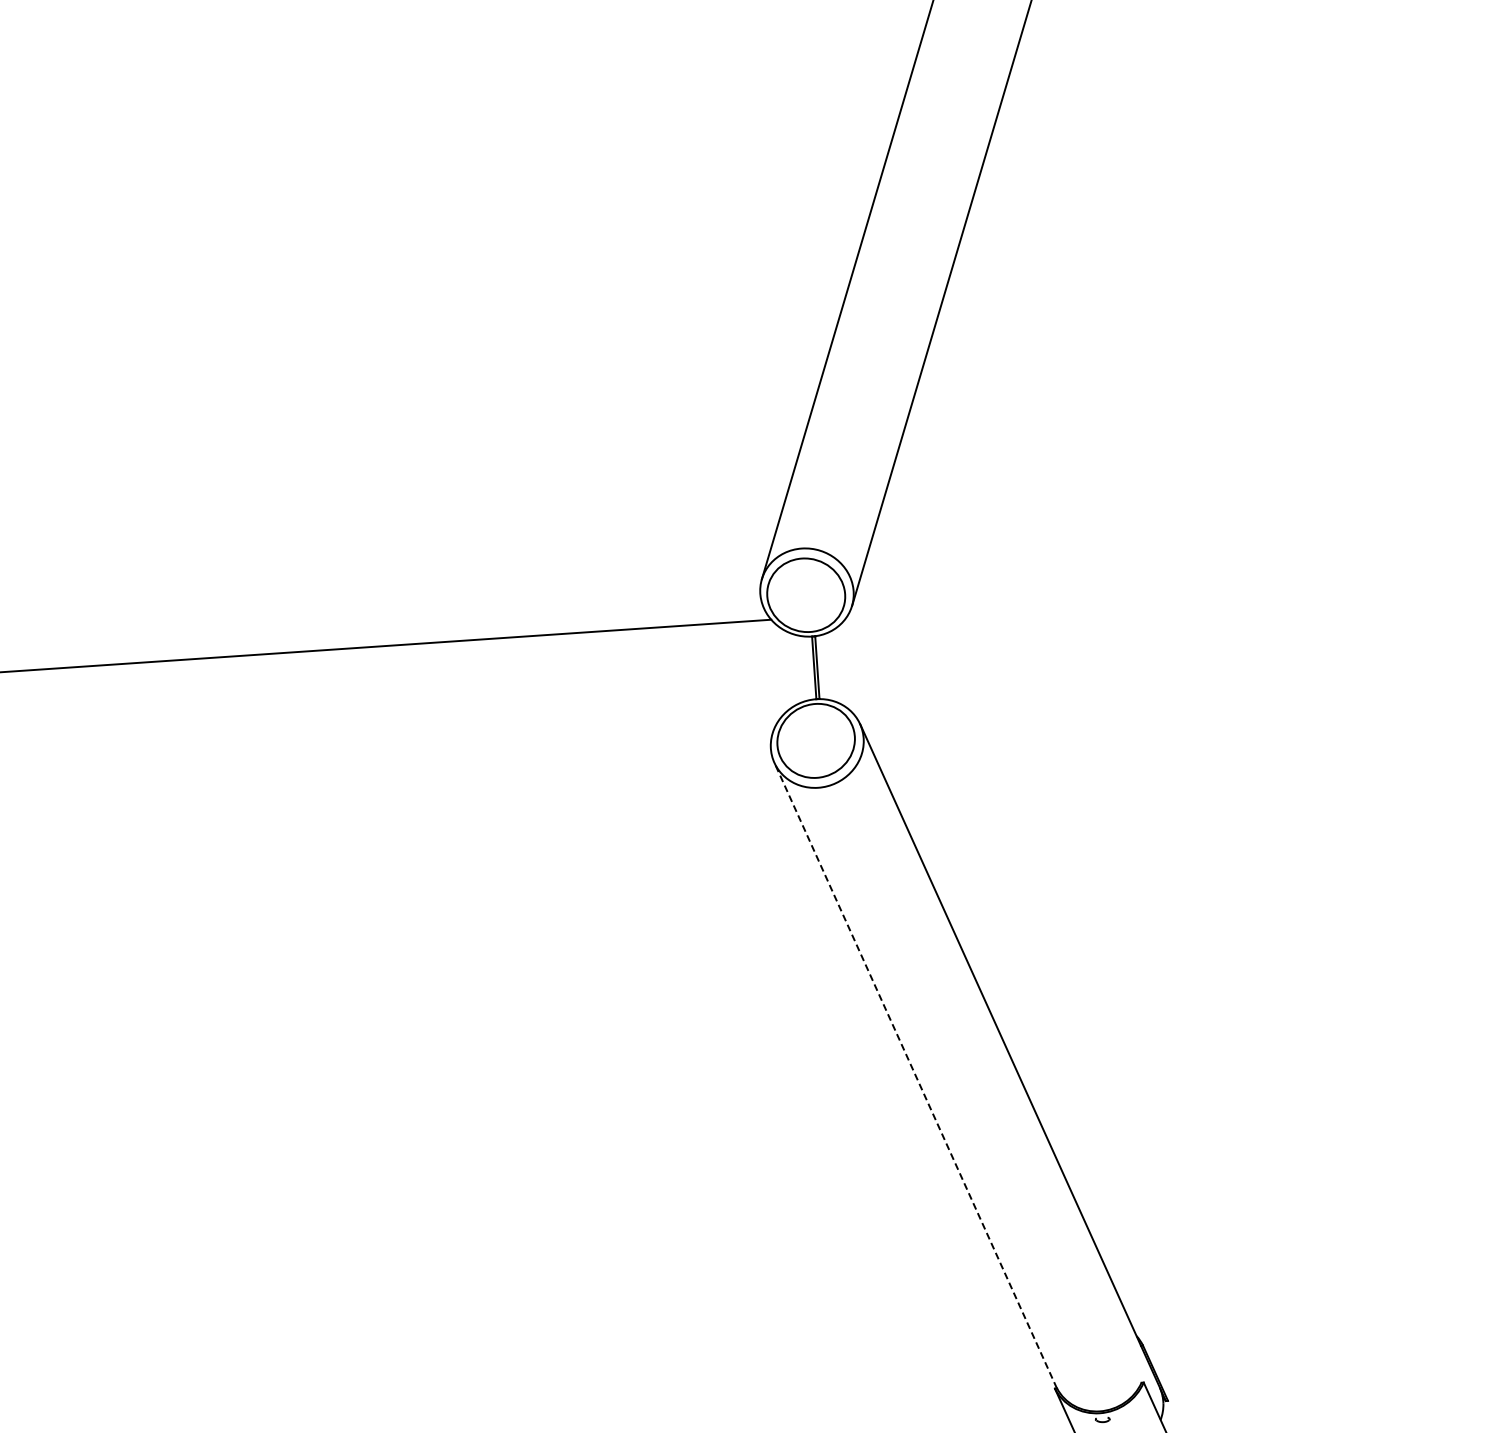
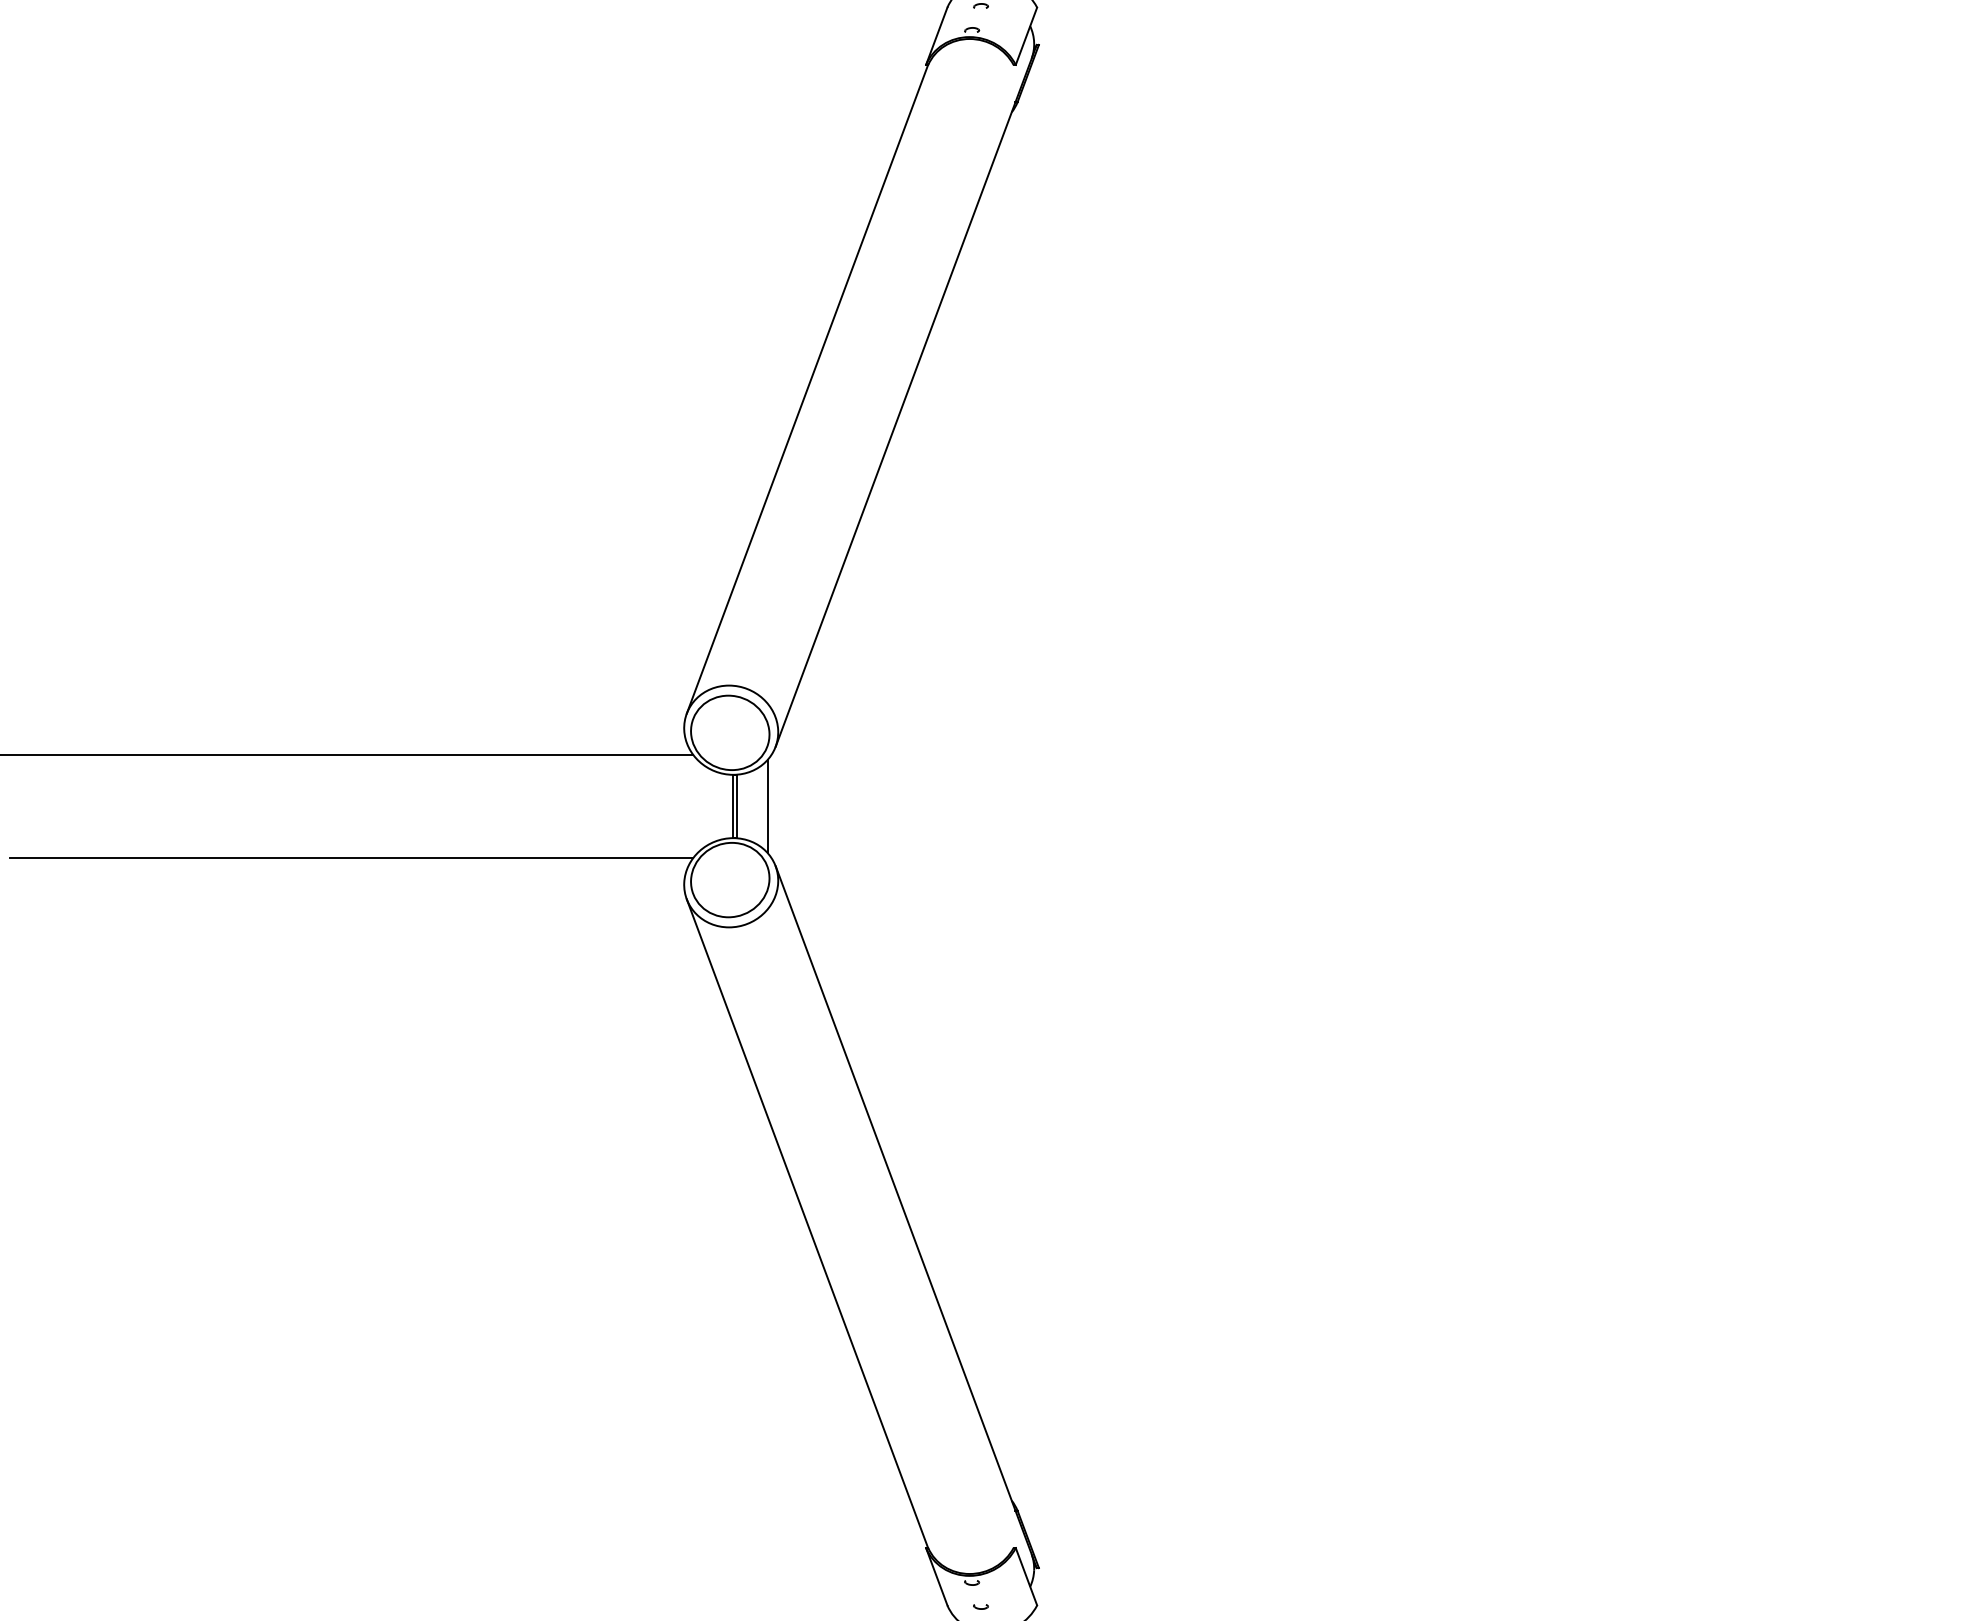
line: (849, 665) -> (768, 806), added
line: (439, 744) -> (351, 857), added
line: (915, 1075) -> (807, 1223), dashed -> solid

